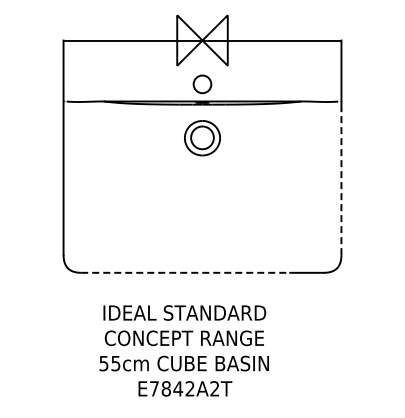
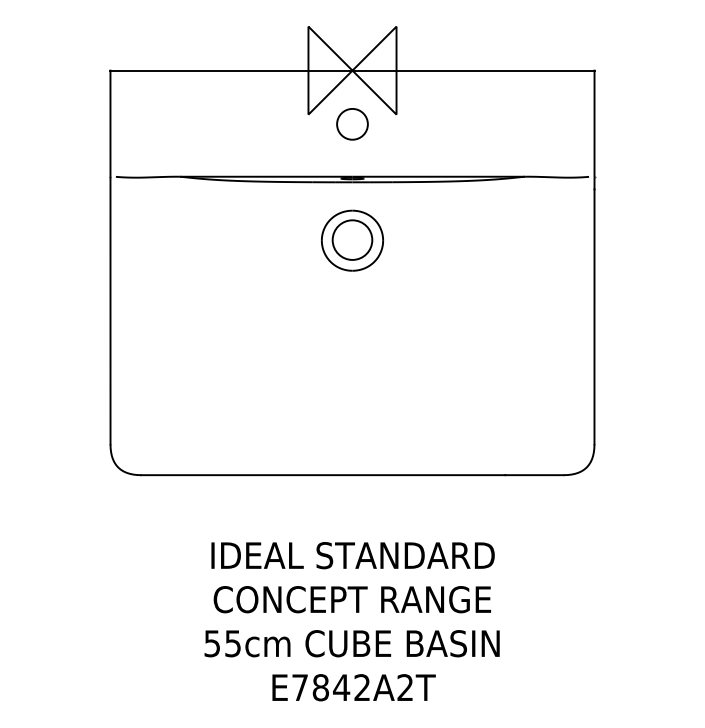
circle: (202, 84) -> (352, 124), moved
line: (341, 181) -> (594, 316), dashed -> solid
line: (185, 272) -> (322, 474), dashed -> solid
text: (183, 350) -> (350, 620), moved

